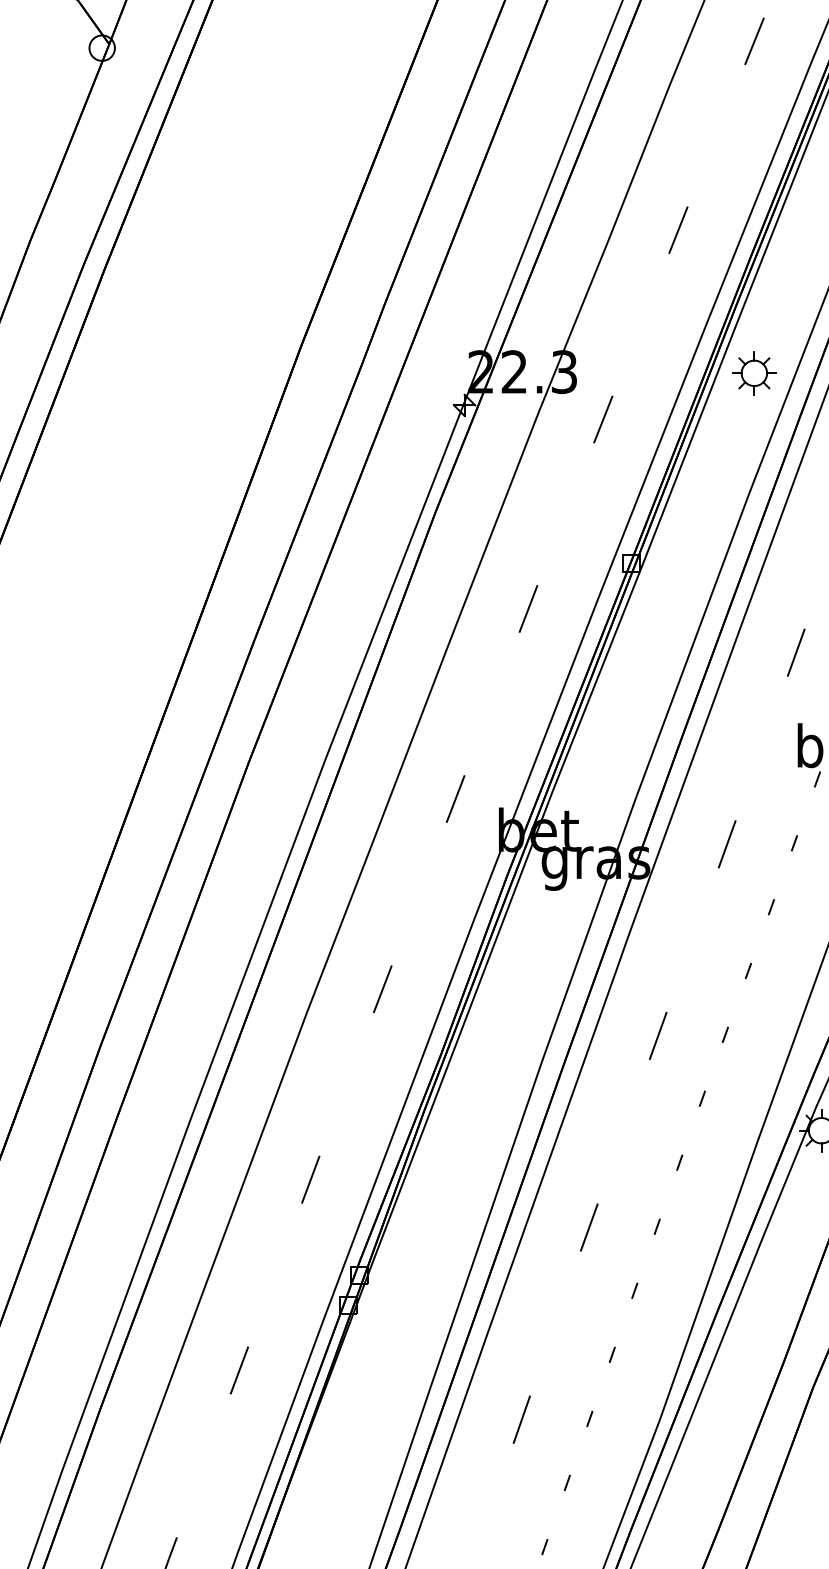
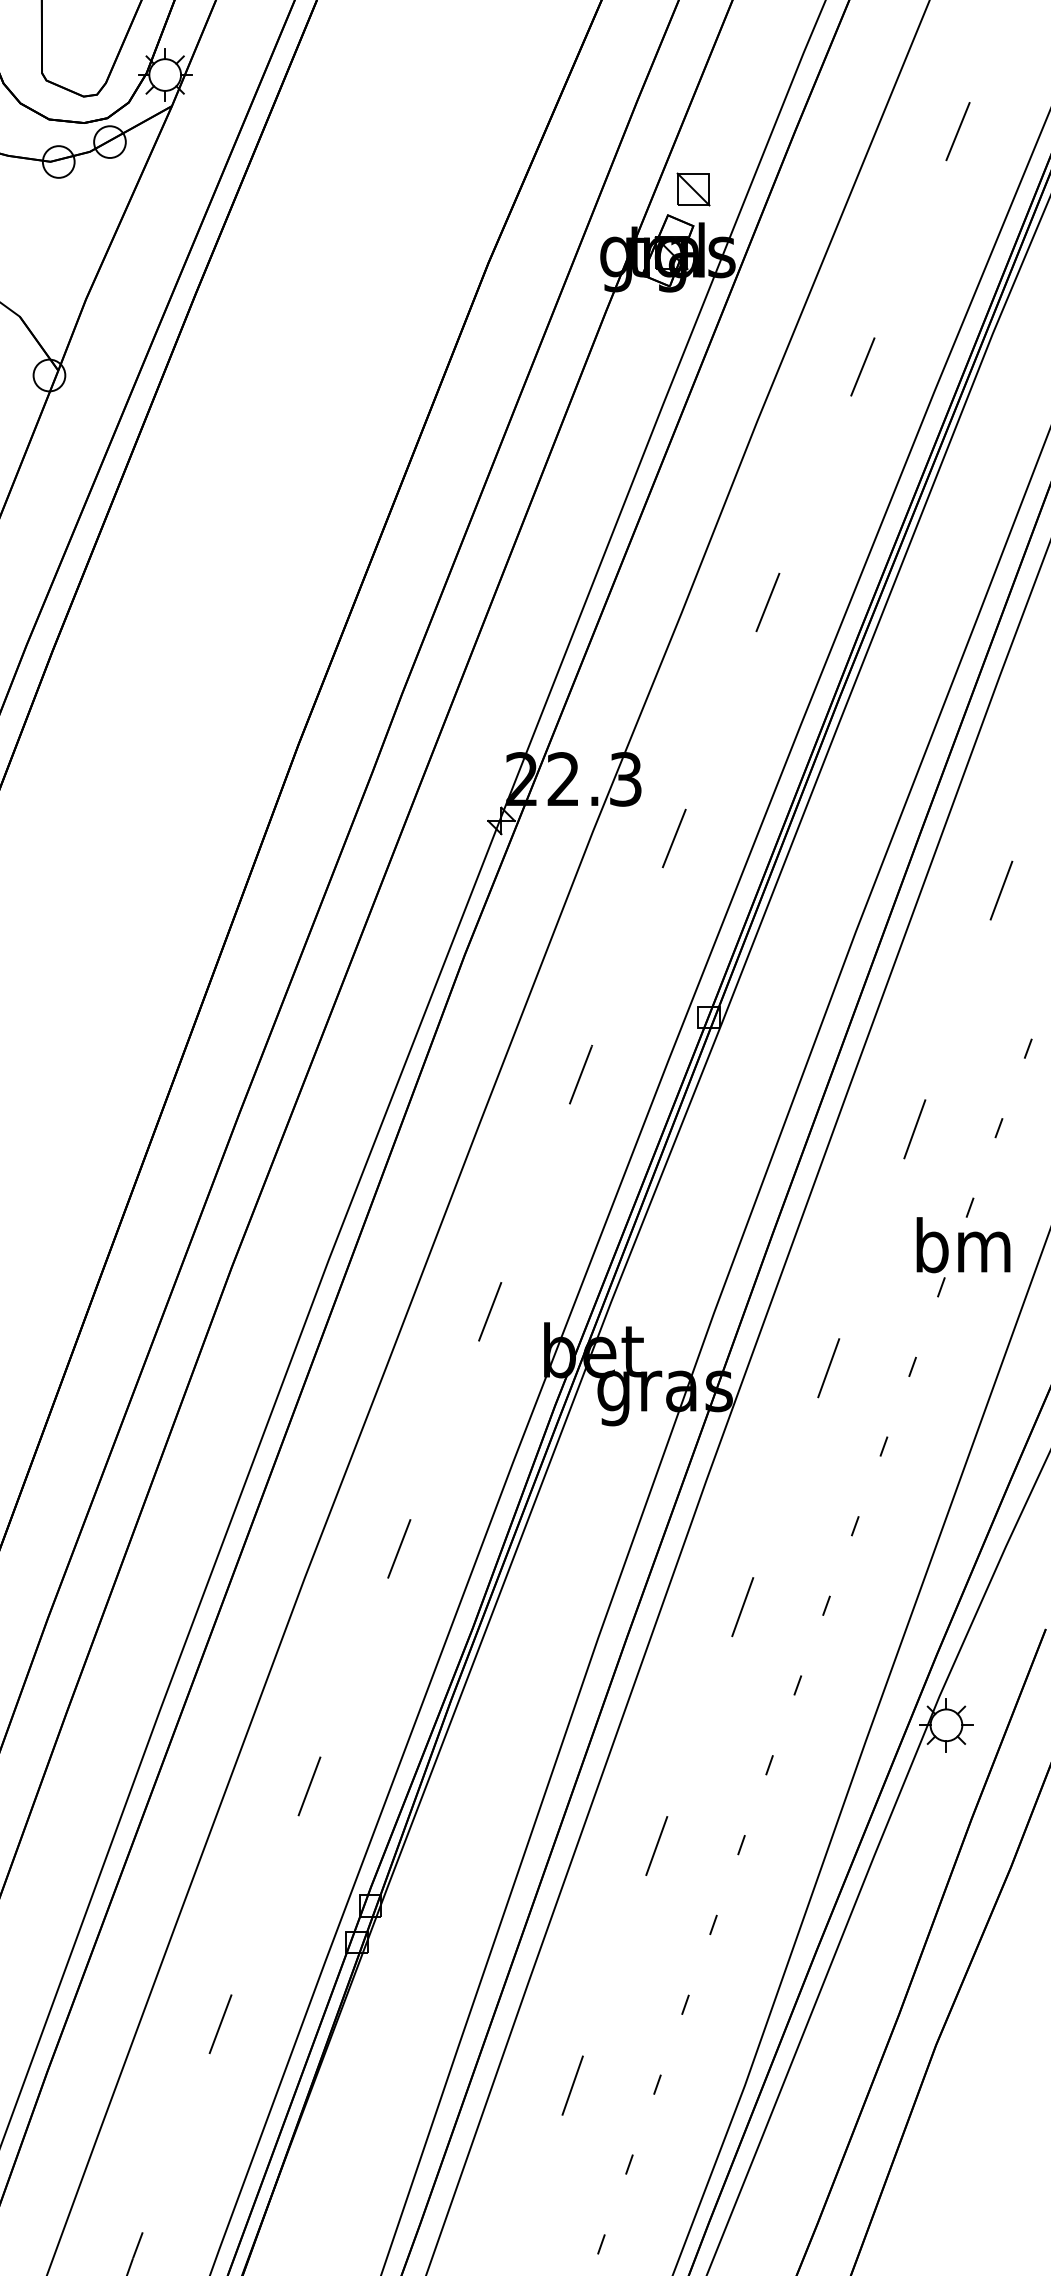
part: (754, 372) -> (862, 780), removed

